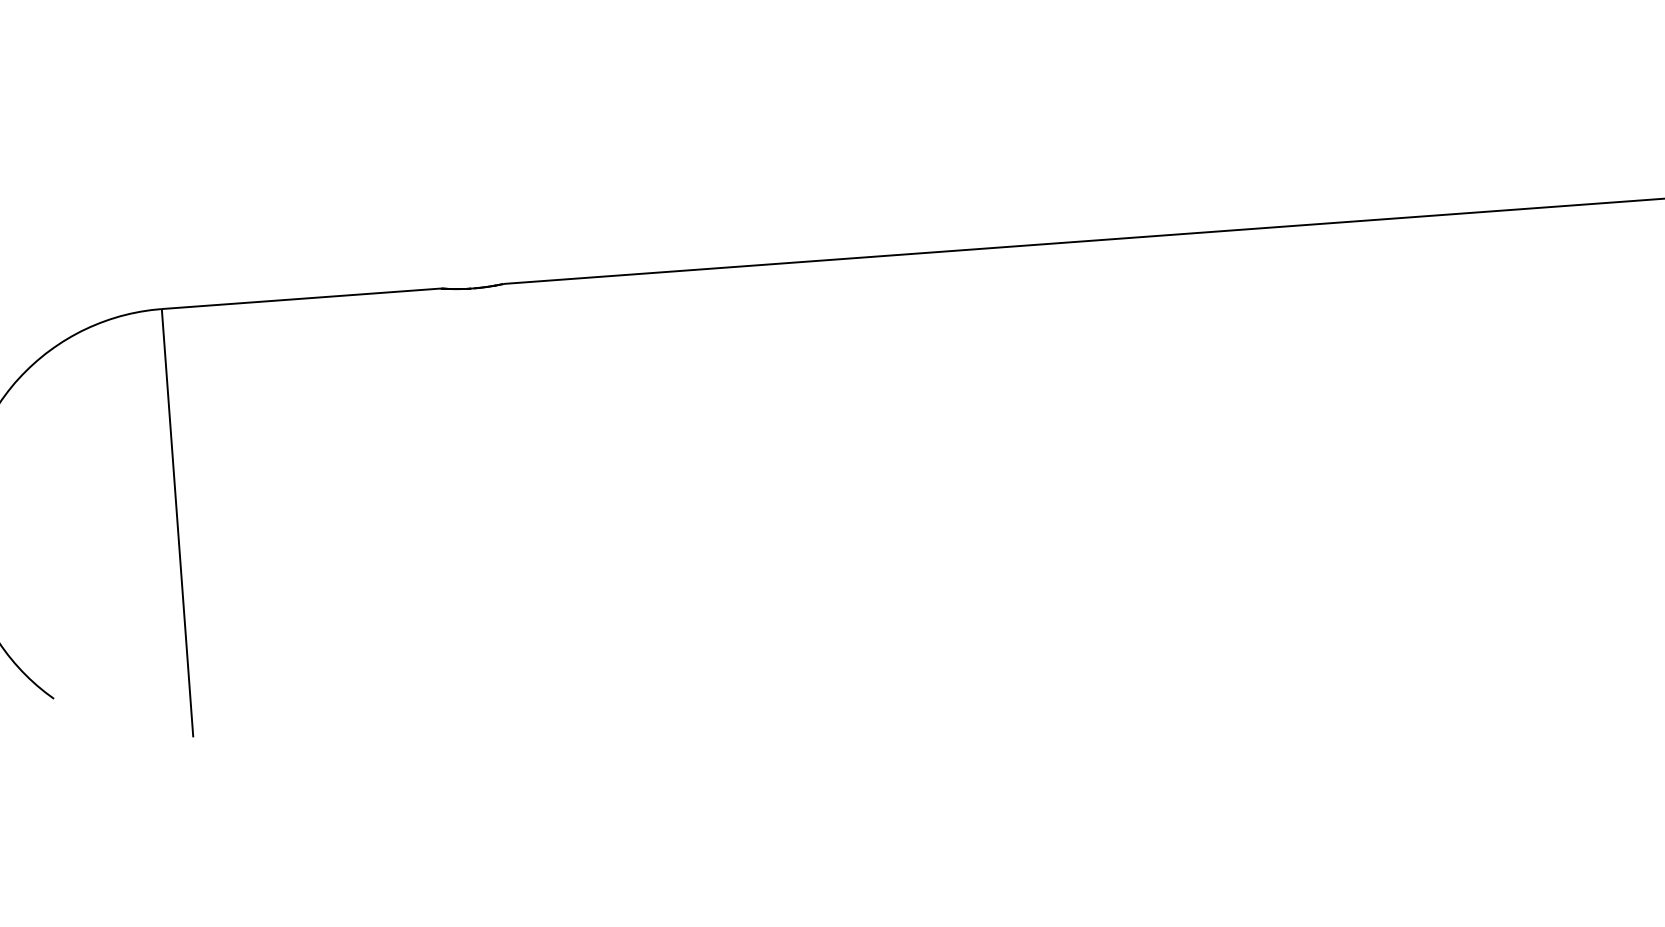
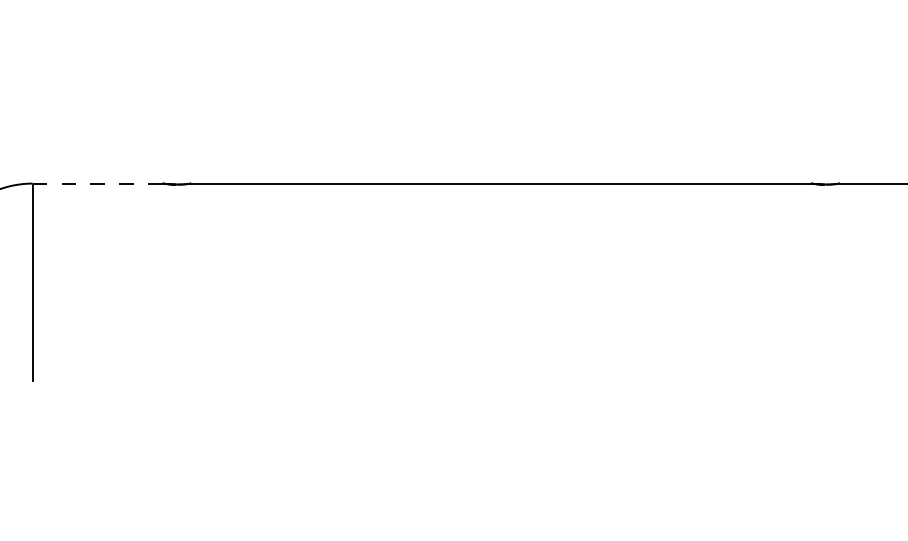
line: (301, 298) -> (97, 183), solid -> dashed

